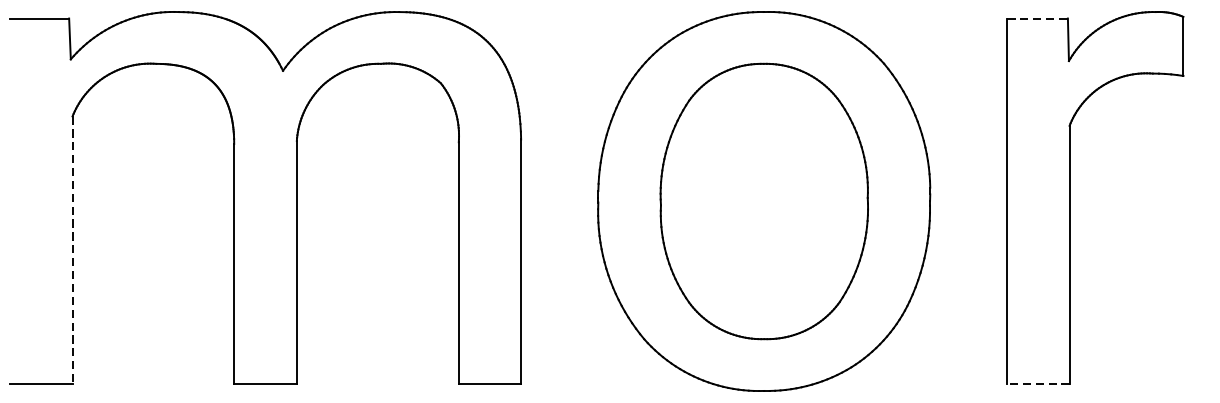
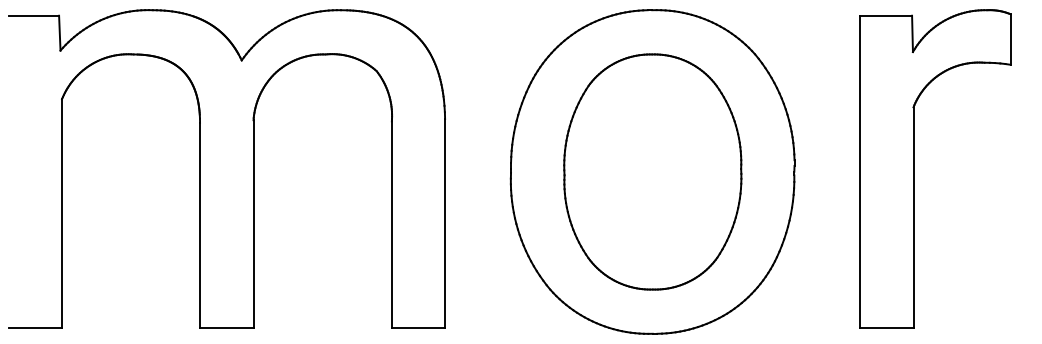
line: (1037, 18) -> (886, 15), dashed -> solid
line: (71, 251) -> (61, 214), dashed -> solid
line: (1037, 384) -> (886, 328), dashed -> solid

